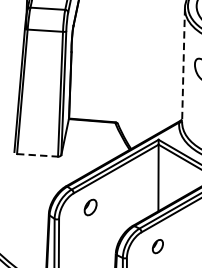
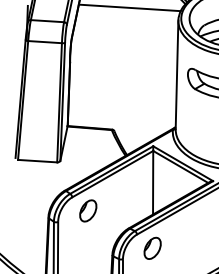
line: (184, 65) -> (177, 75), dashed -> solid
line: (37, 155) -> (37, 161), dashed -> solid
part: (90, 207) -> (88, 210), size x1.43
part: (157, 245) -> (152, 247), size x1.67

